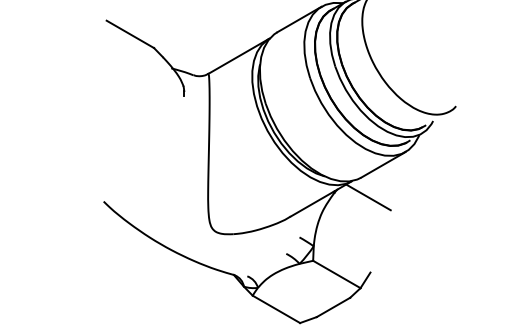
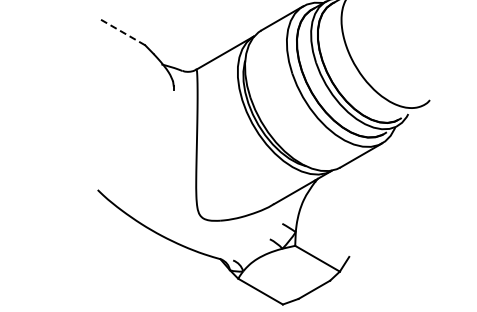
line: (129, 34) -> (122, 32), solid -> dashed
line: (368, 196) -> (347, 185), removed

